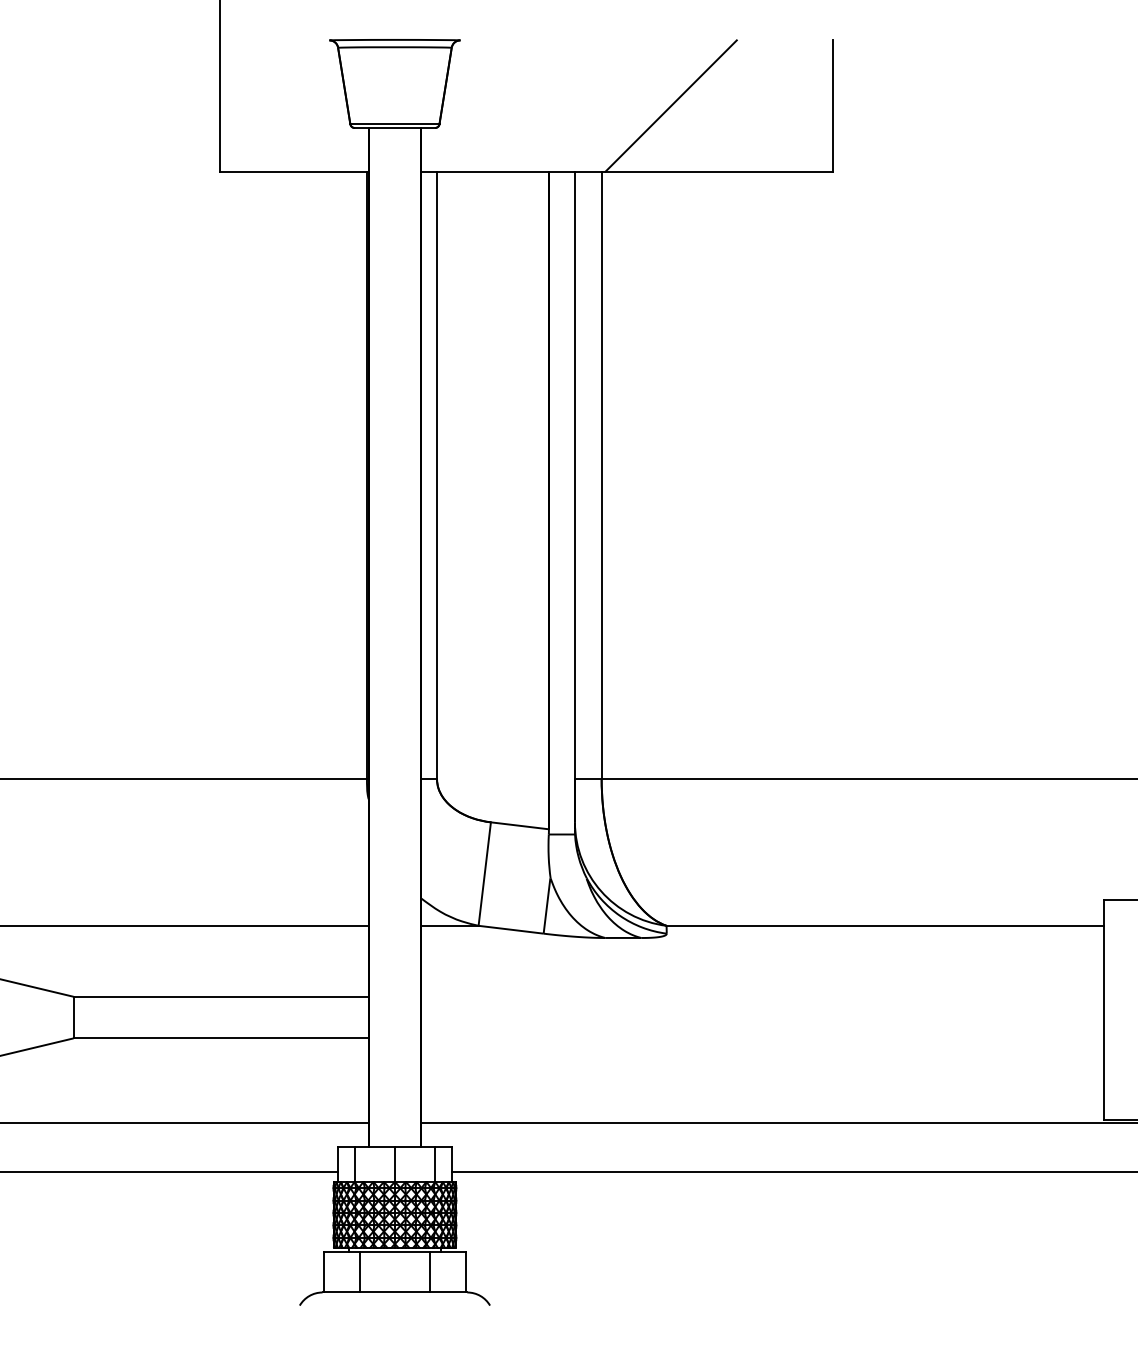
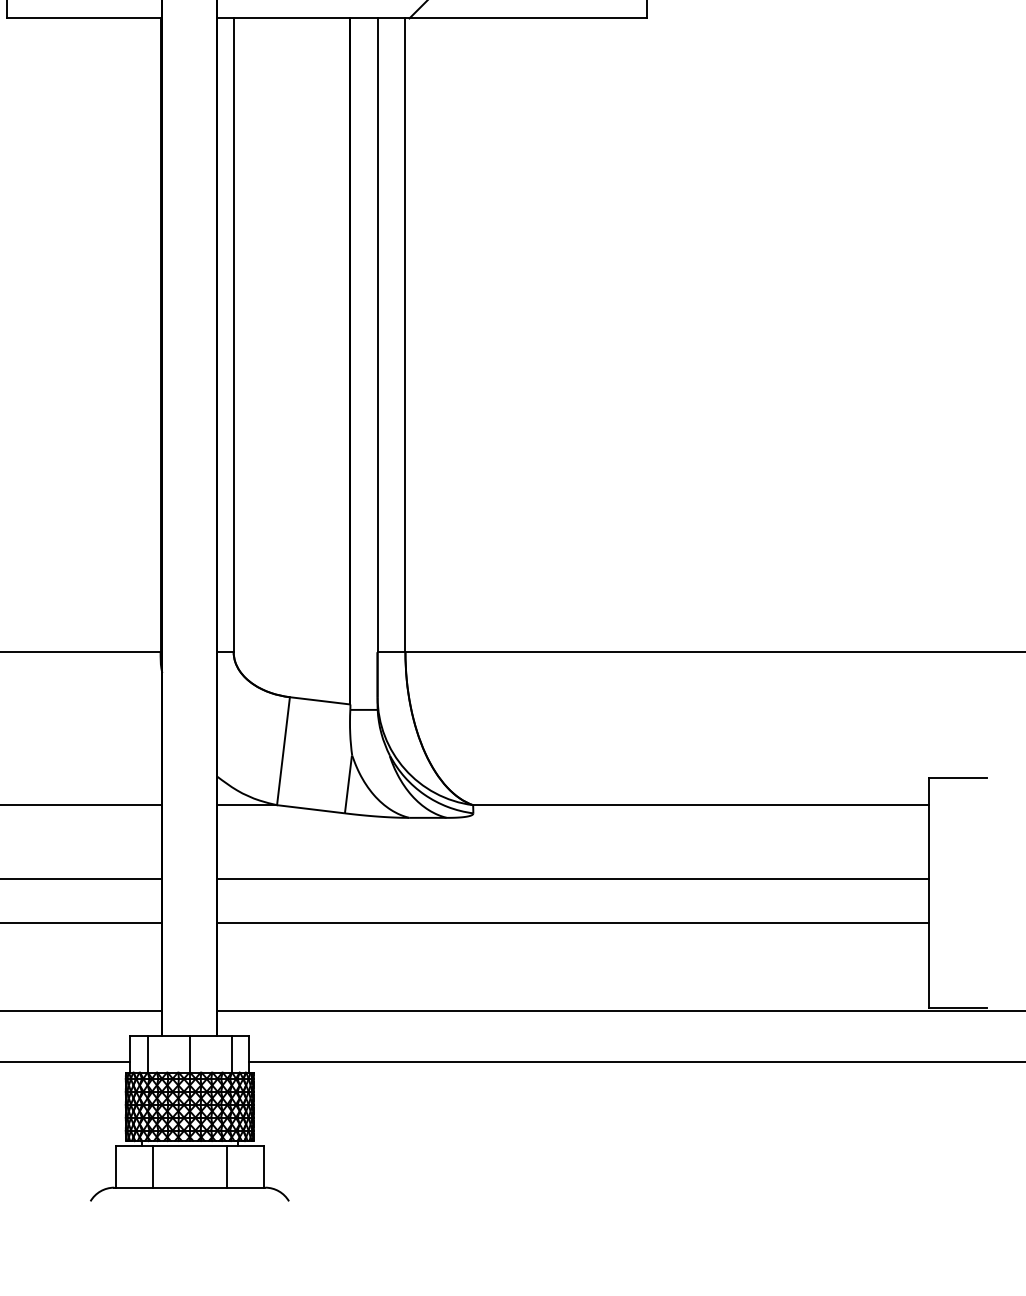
line: (762, 996) -> (573, 878), added
line: (762, 1038) -> (573, 922), added

